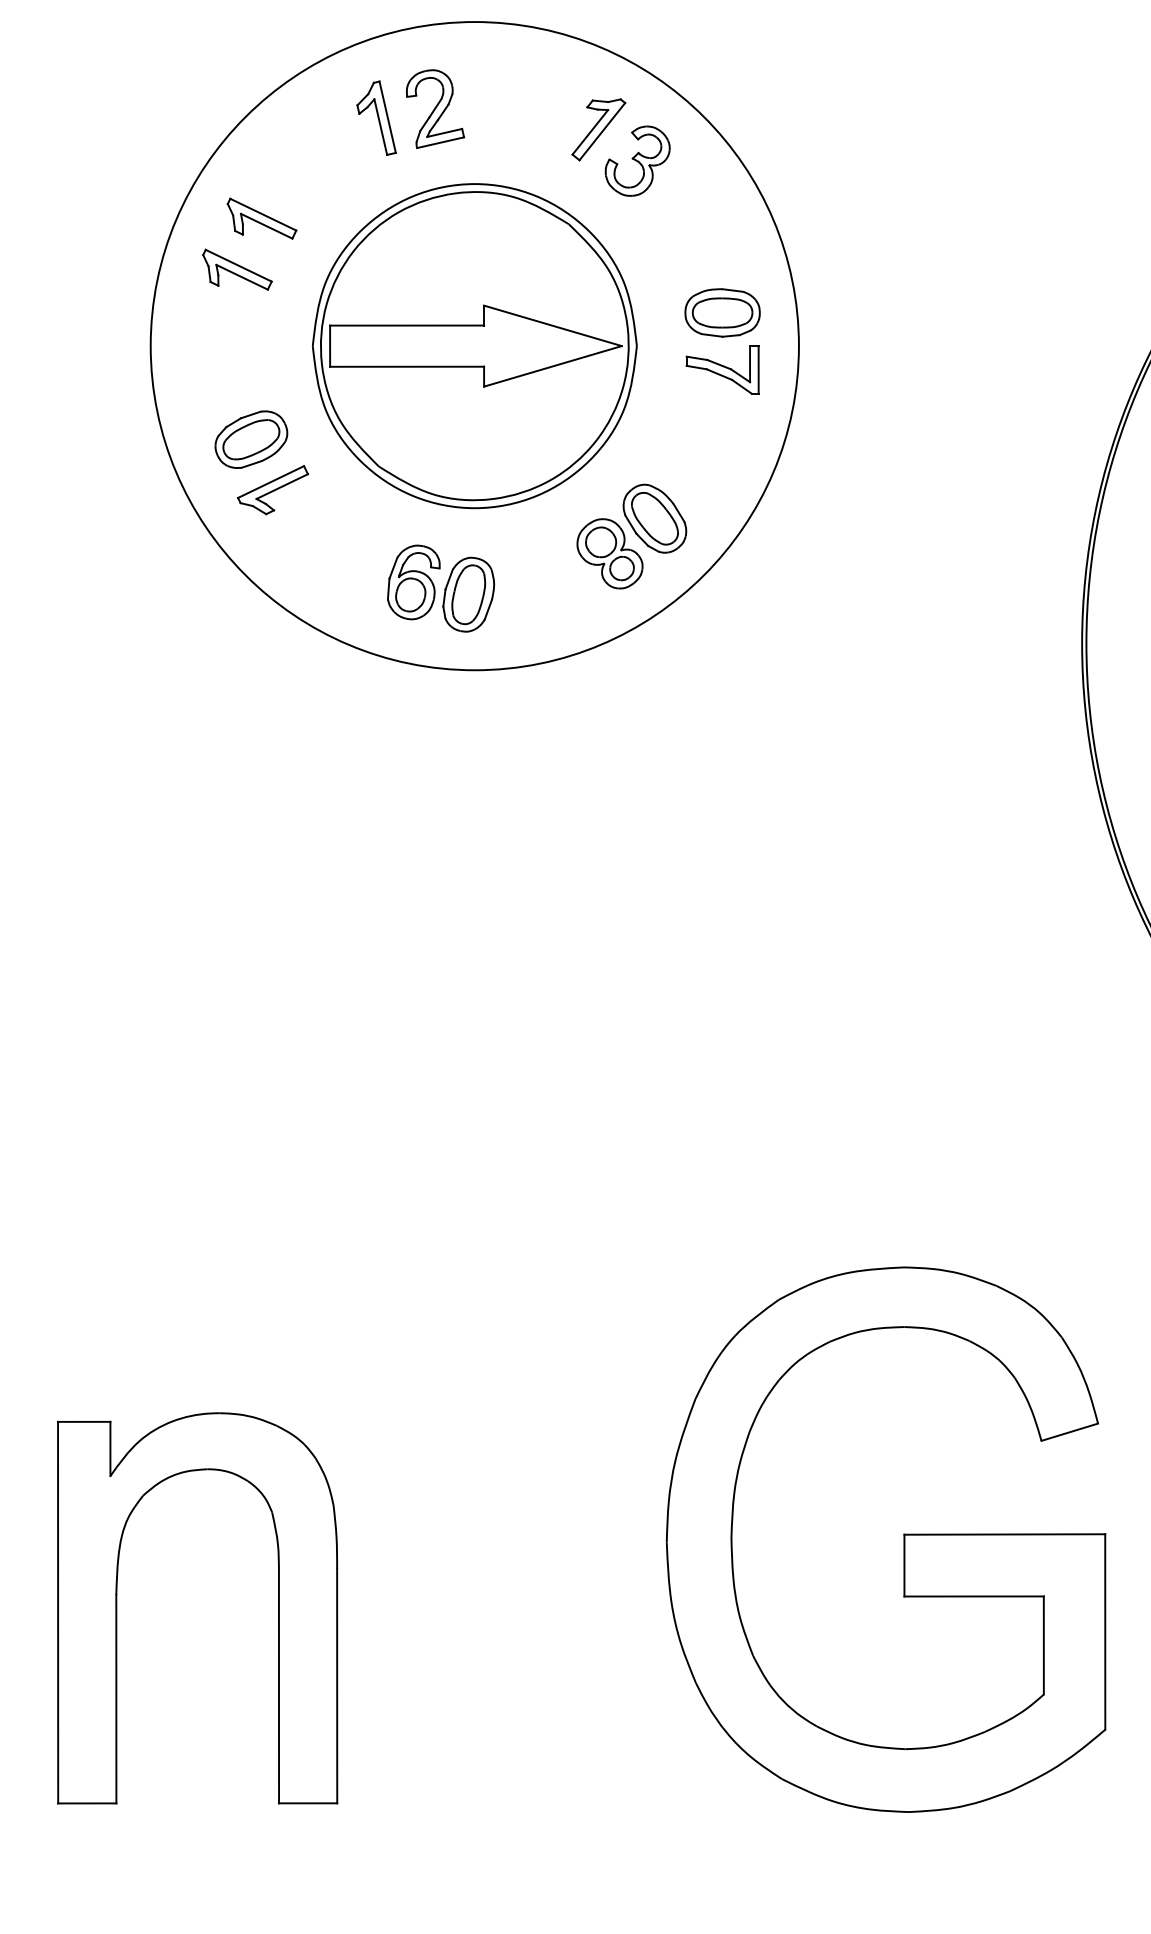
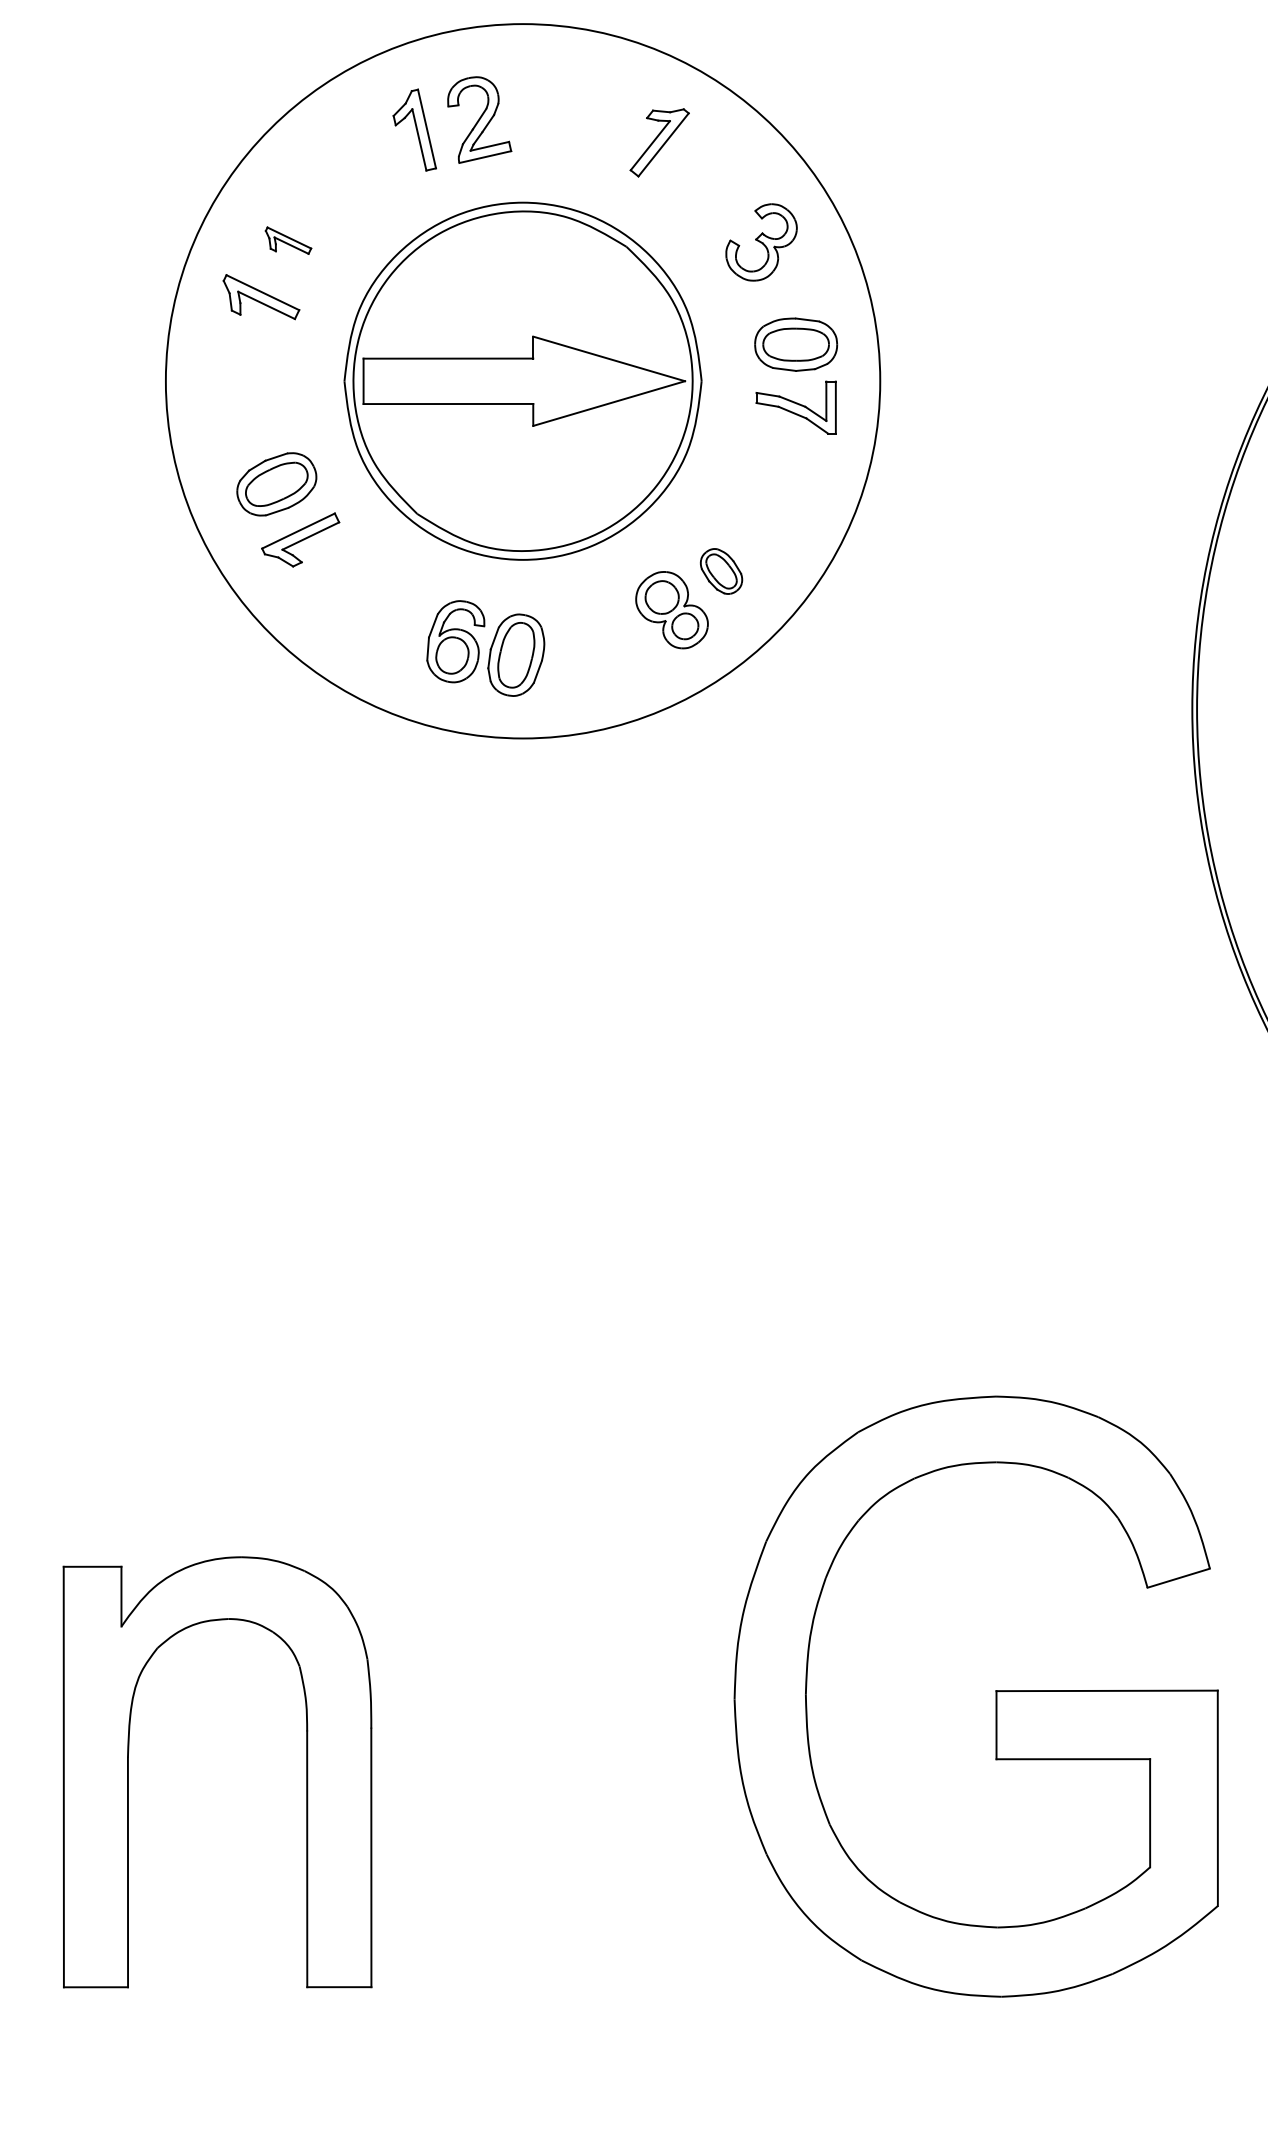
part: (637, 161) -> (761, 242), moved
part: (261, 218) -> (288, 240), size x0.6
part: (654, 518) -> (721, 571), size x0.6

